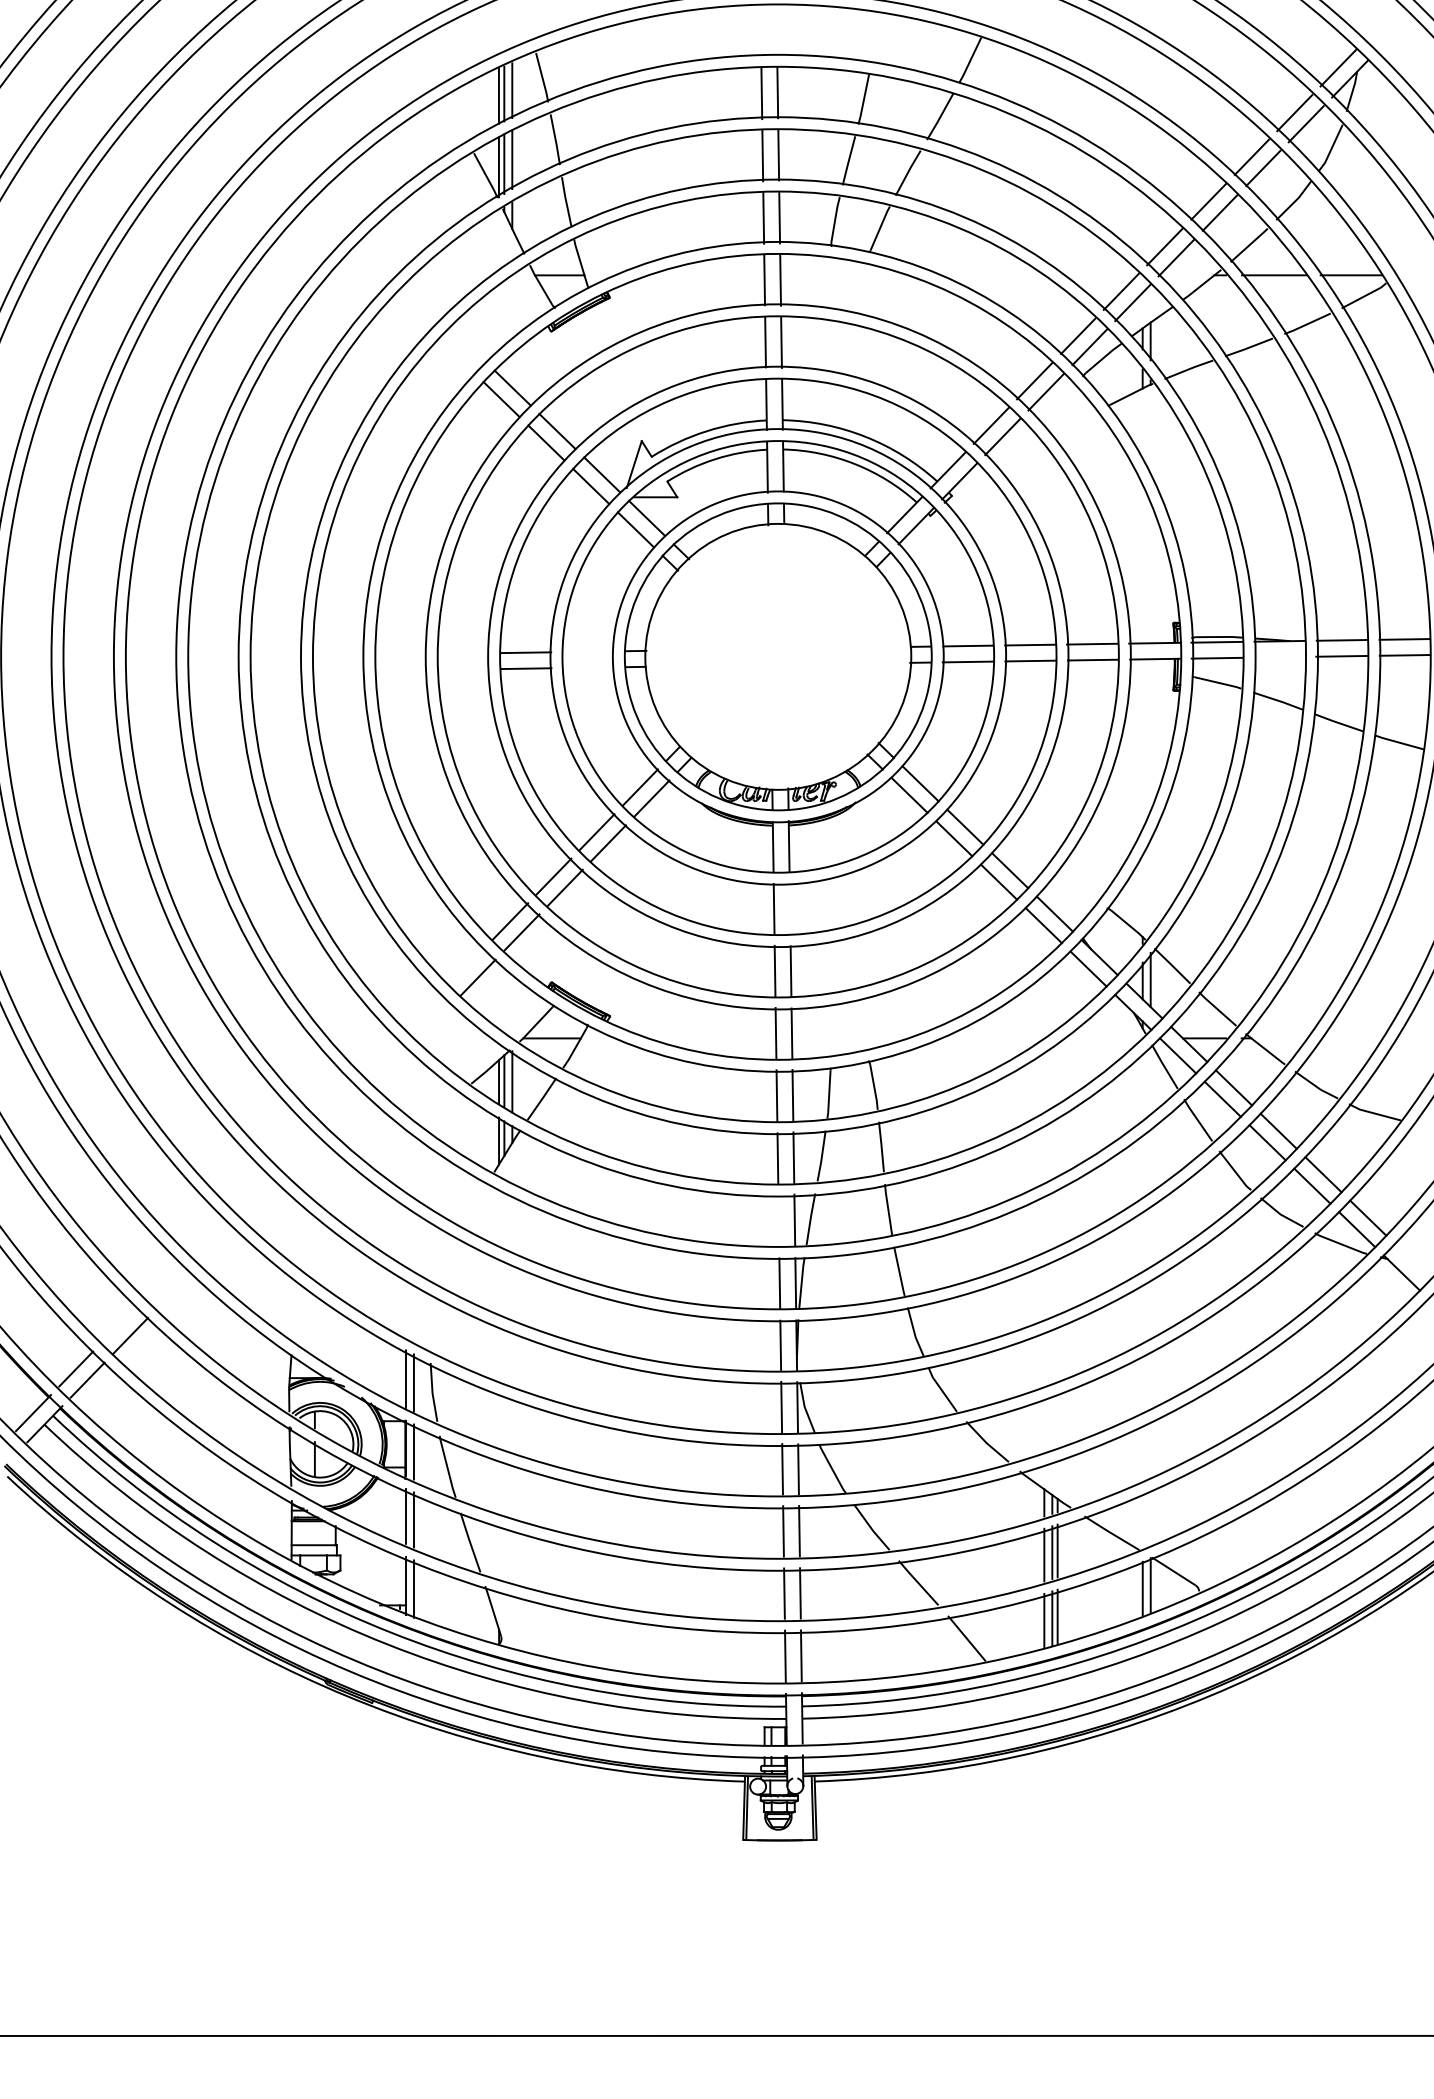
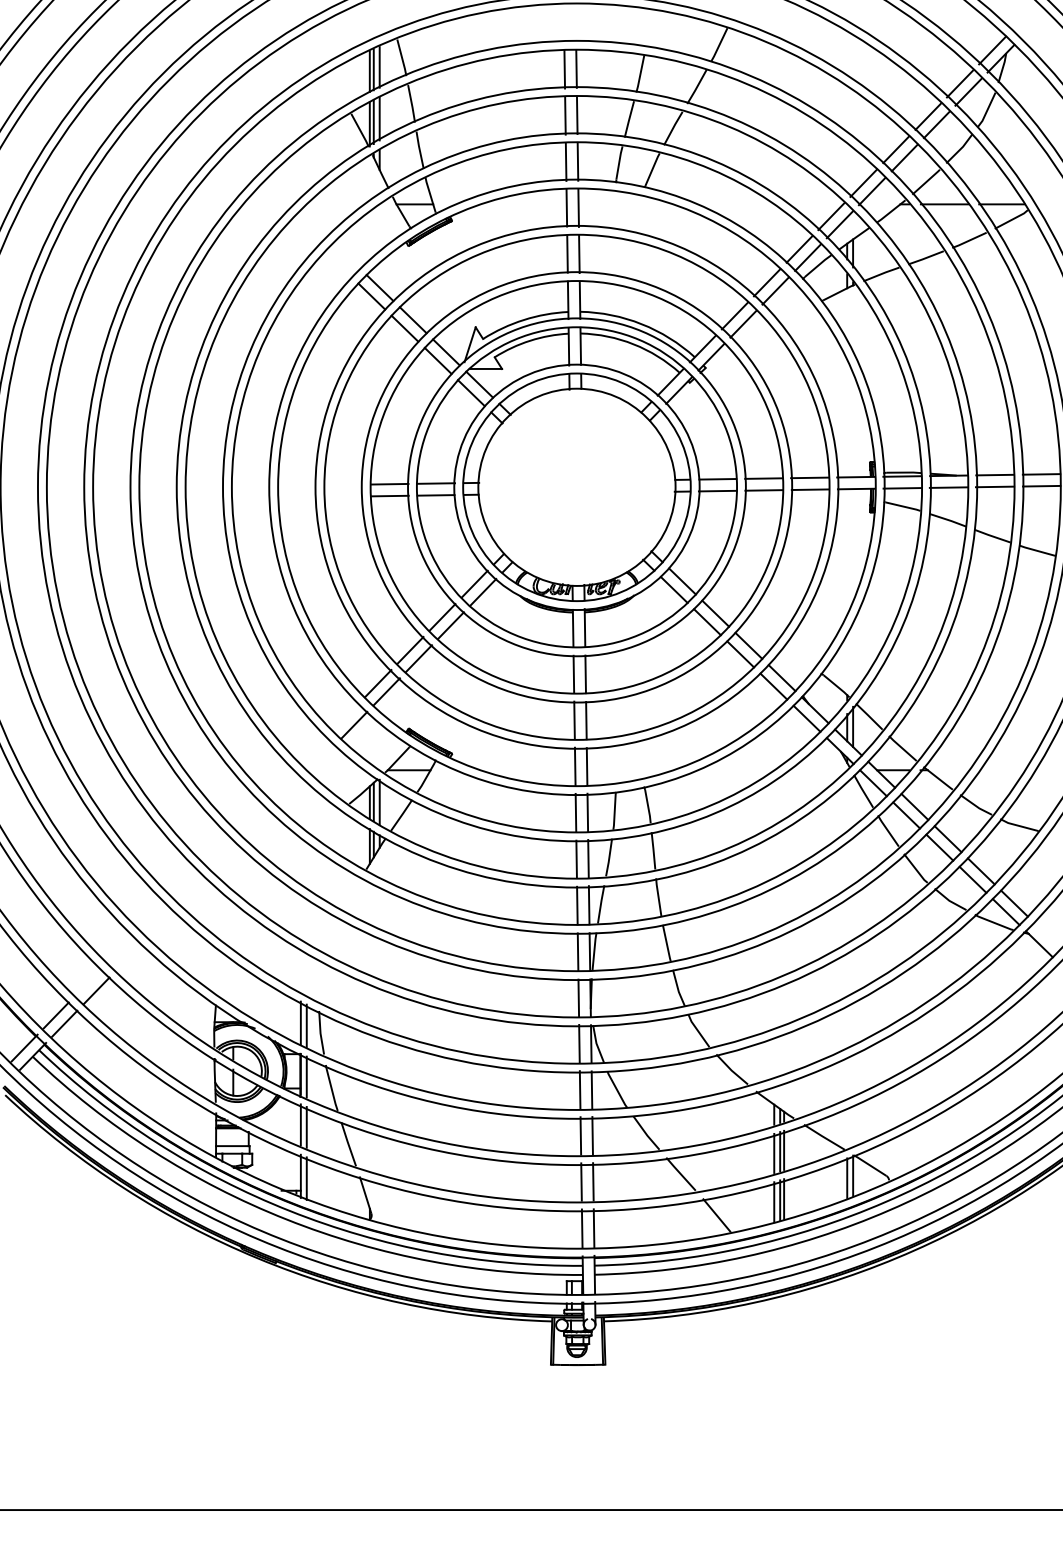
line: (588, 651) -> (436, 483), added
line: (1279, 656) -> (948, 487), added
line: (588, 667) -> (436, 495), added
line: (789, 908) -> (585, 673), added
line: (778, 1220) -> (577, 905), added

